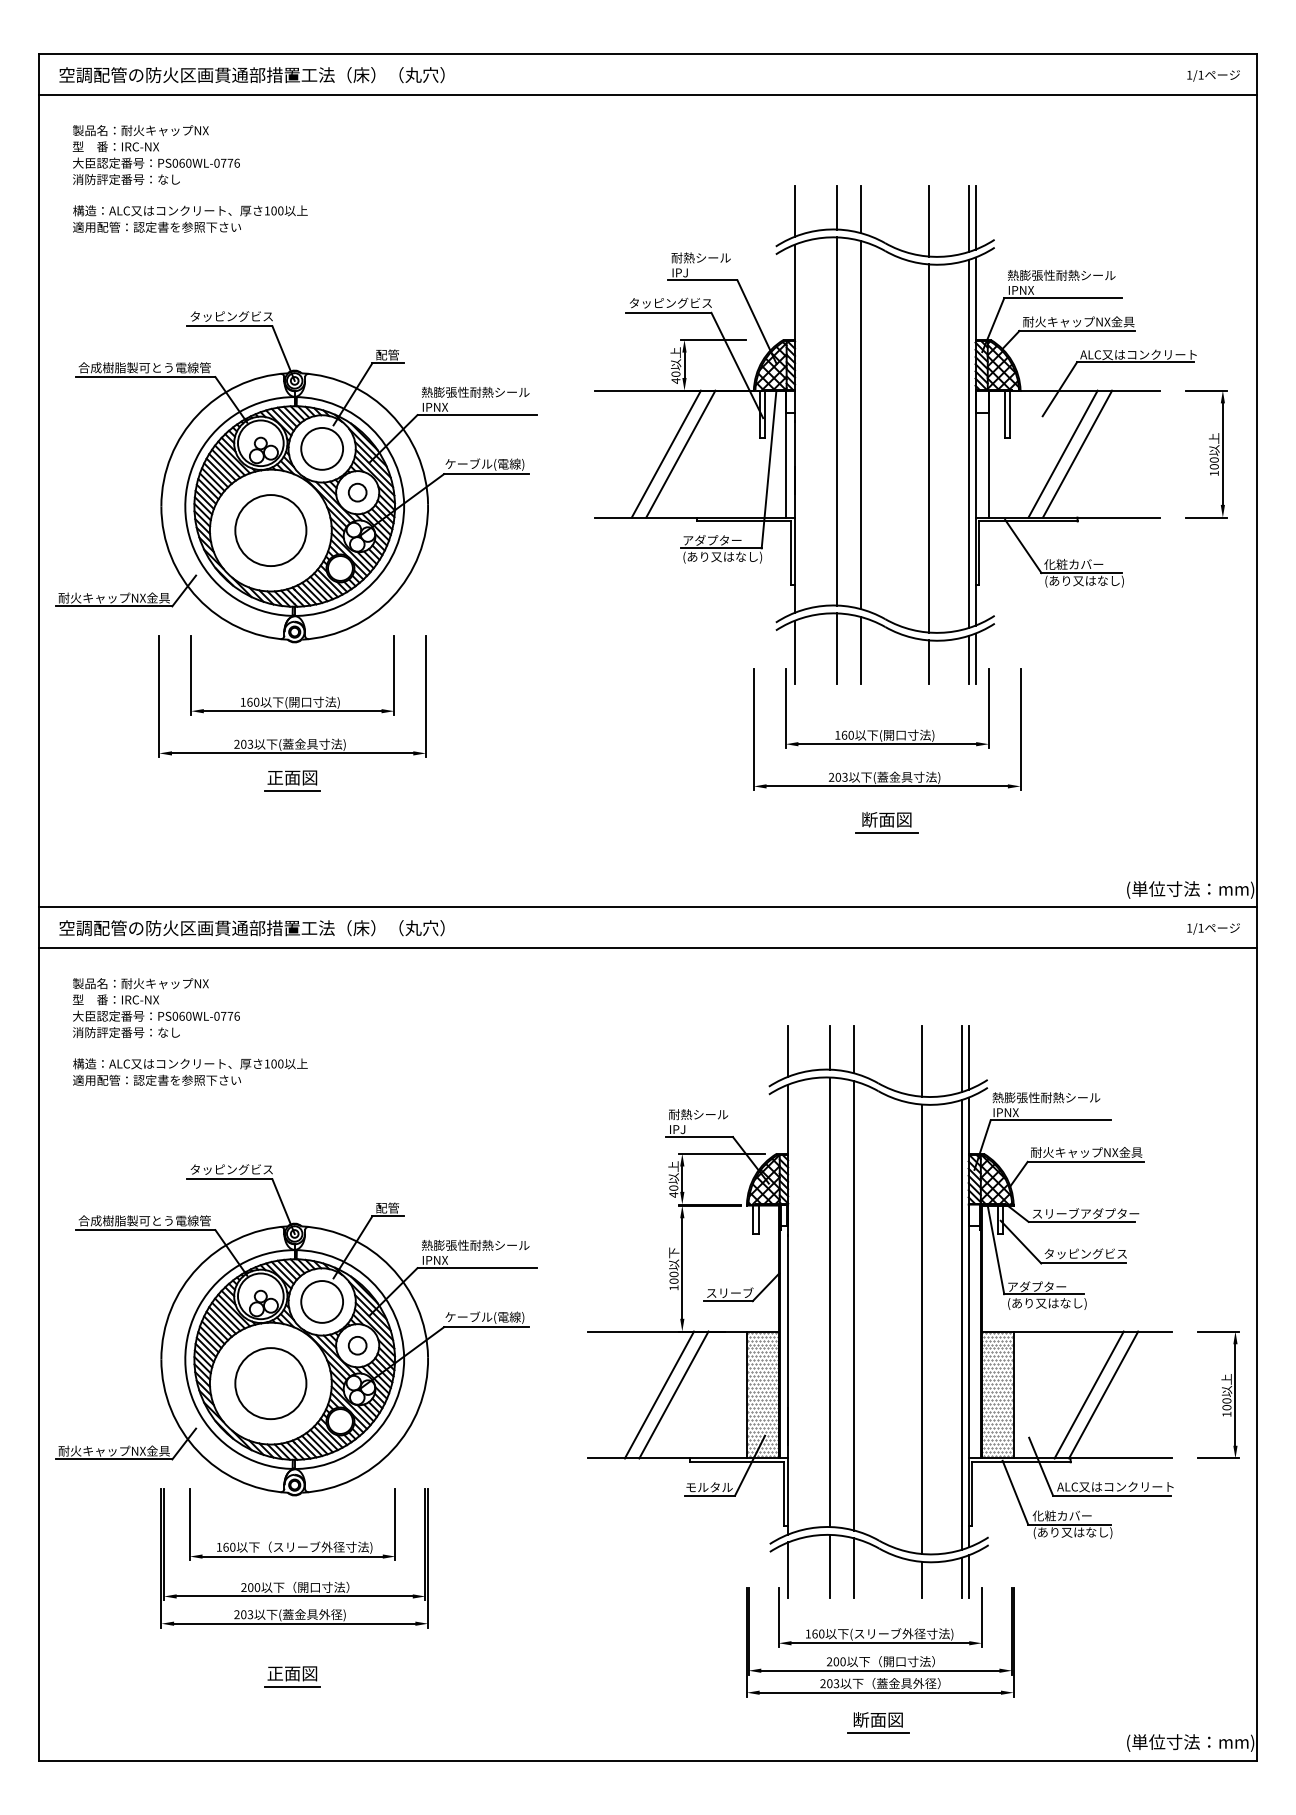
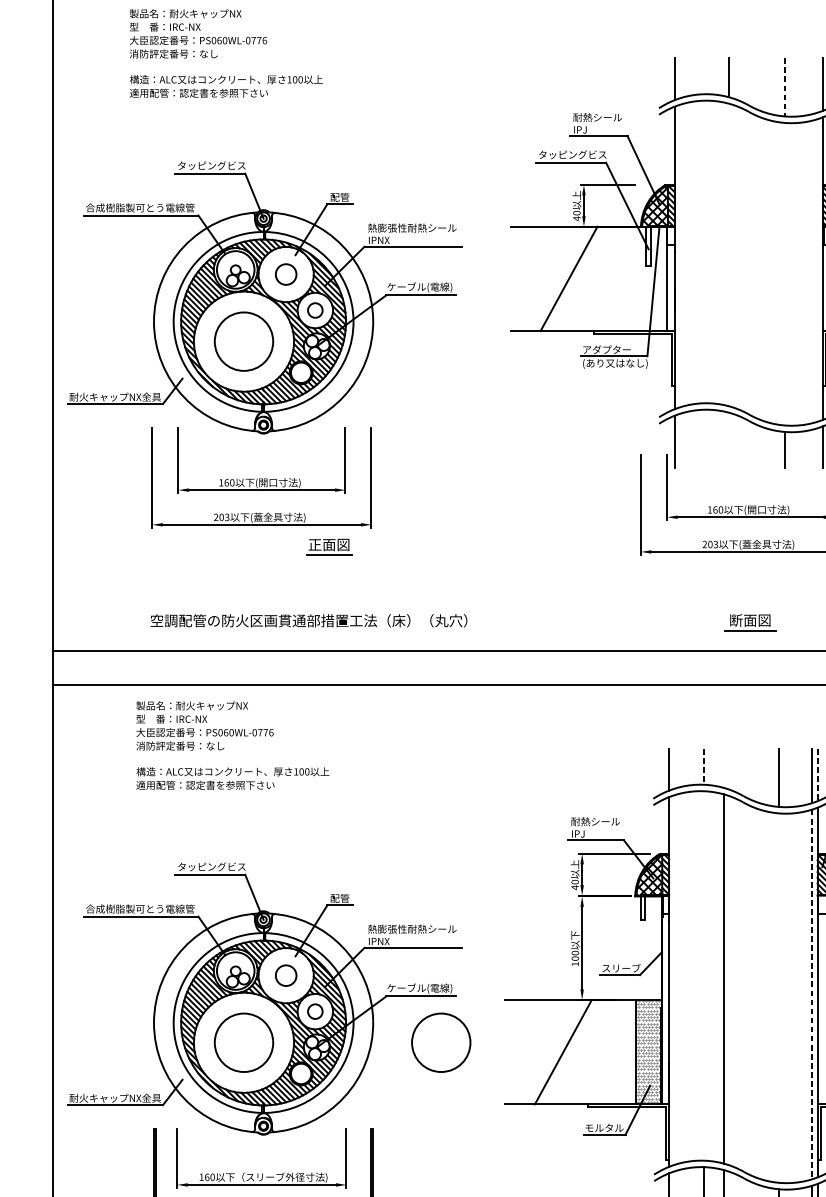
text: (189, 178) -> (225, 53), moved
line: (837, 207) -> (709, 76), removed
line: (968, 218) -> (817, 85), removed
line: (928, 221) -> (784, 87), solid -> dashed
line: (837, 421) -> (709, 252), removed
line: (861, 425) -> (729, 255), removed
line: (968, 443) -> (817, 270), removed
circle: (322, 448) -> (286, 274), size x0.6
line: (928, 448) -> (784, 274), removed
line: (680, 453) -> (580, 278), removed
line: (837, 648) -> (709, 438), removed
line: (861, 650) -> (729, 440), removed
line: (968, 659) -> (817, 447), removed
part: (292, 780) -> (329, 547), moved
part: (886, 822) -> (749, 622), moved
text: (251, 928) -> (308, 621), moved
text: (189, 1031) -> (232, 745), moved
line: (830, 1047) -> (703, 766), solid -> dashed
line: (854, 1049) -> (723, 768), removed
line: (968, 1057) -> (817, 774), solid -> dashed
circle: (322, 1301) -> (286, 975), size x0.6
line: (830, 1302) -> (703, 976), removed
line: (961, 1324) -> (811, 994), solid -> dashed
line: (921, 1328) -> (778, 997), removed
circle: (510, 1383) -> (440, 1042), added
line: (673, 1394) -> (574, 1051), removed

